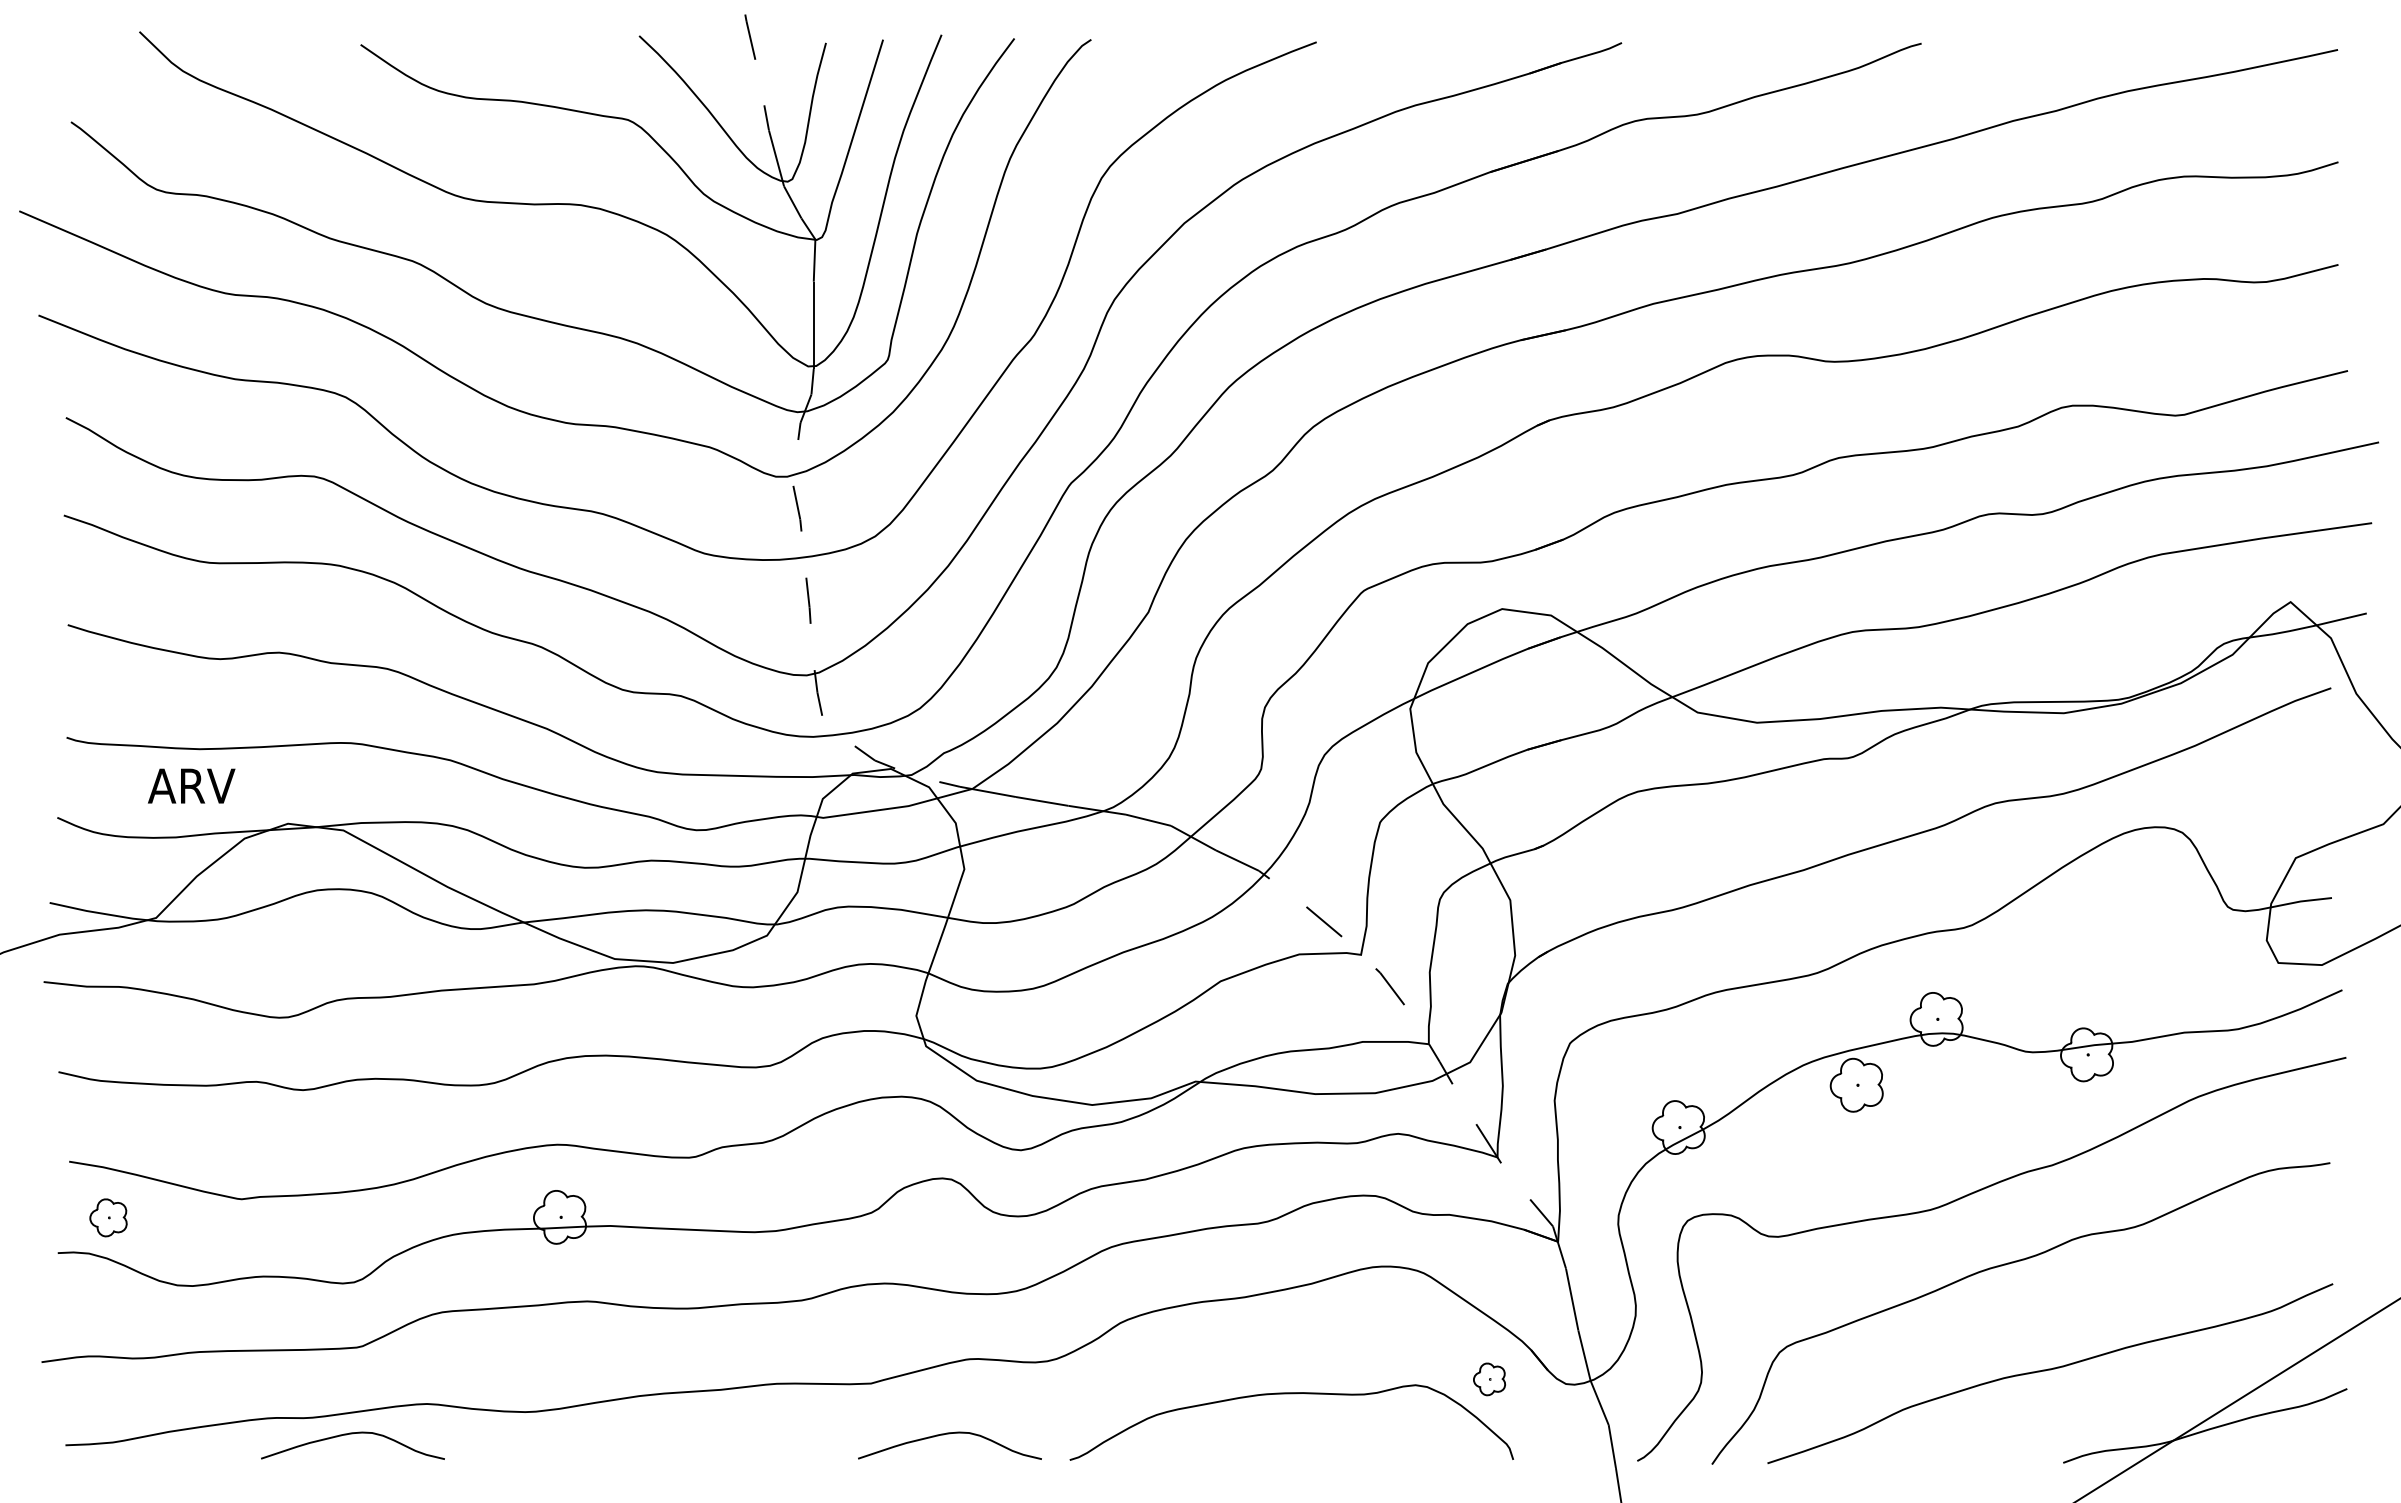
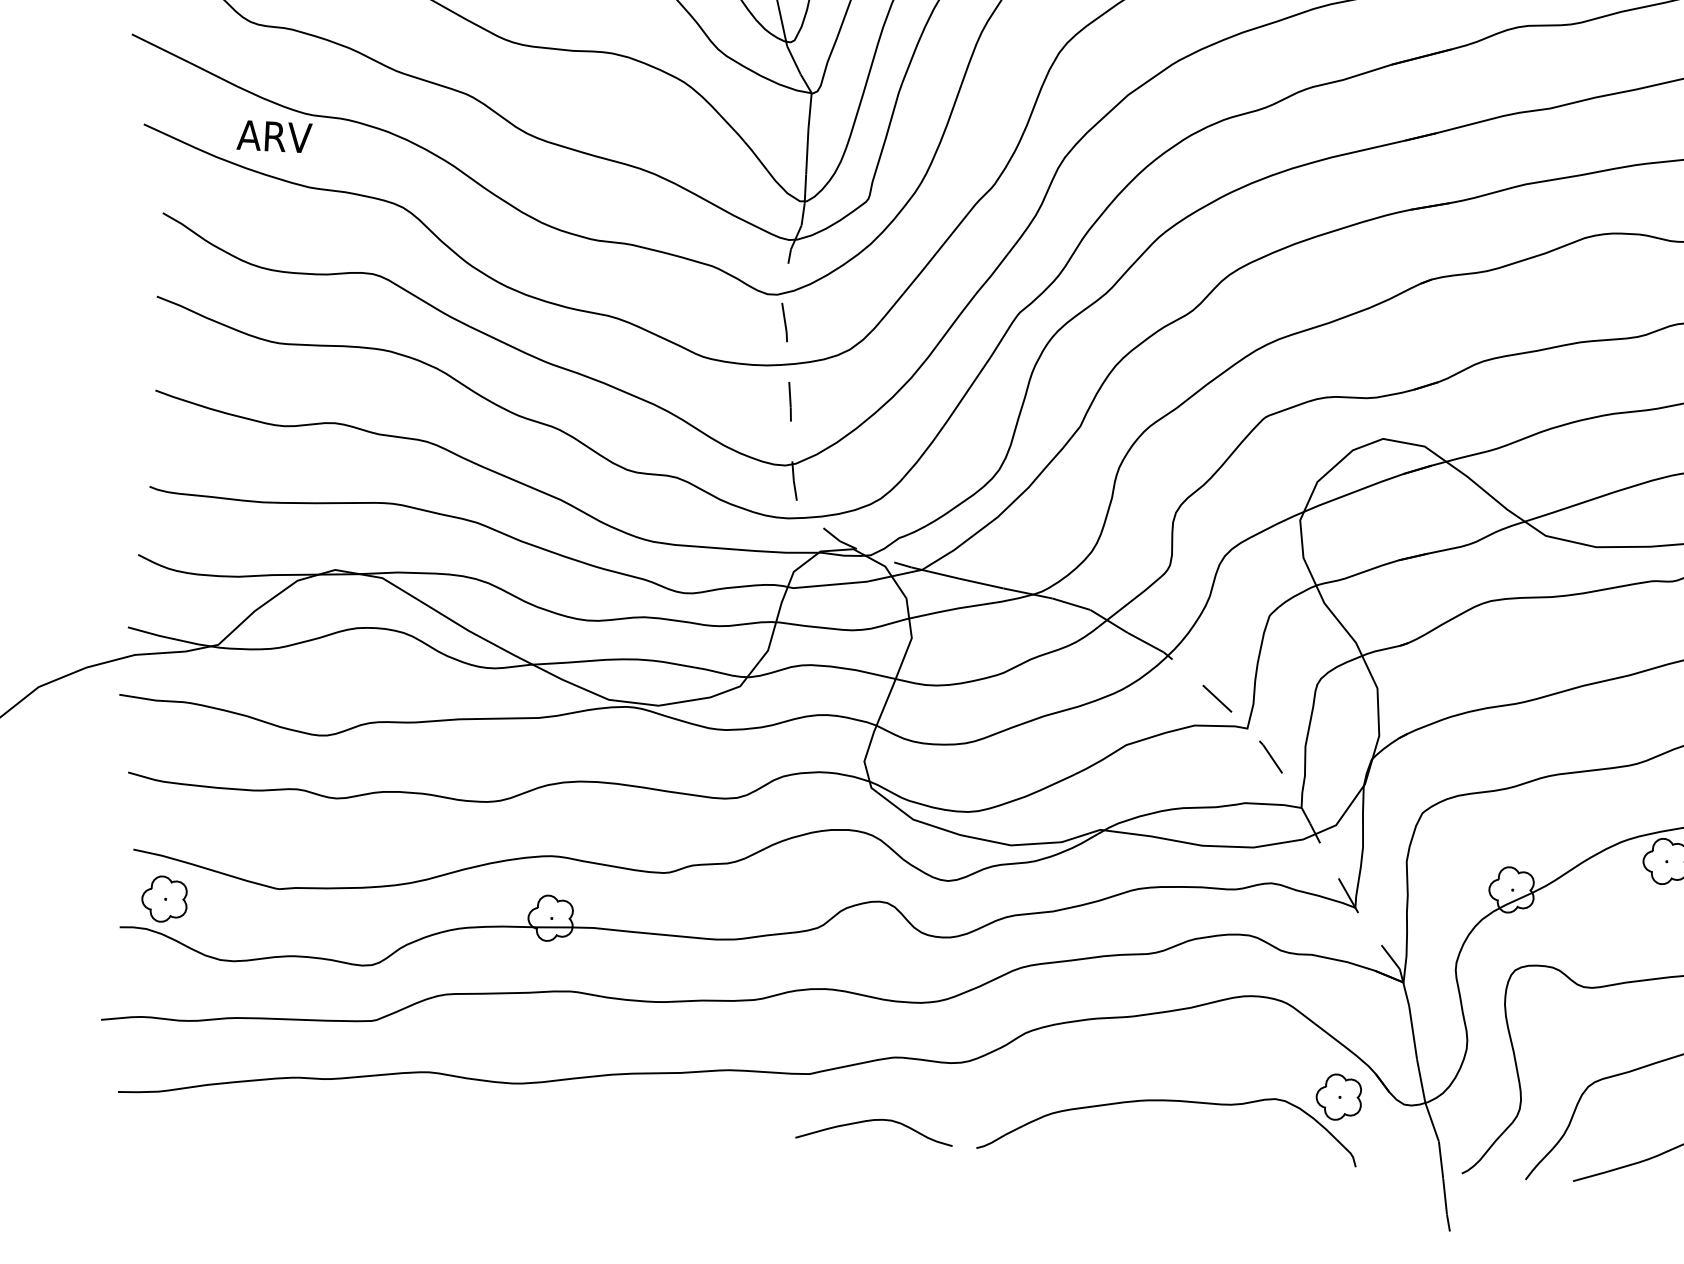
text: (191, 785) -> (274, 136), moved
part: (108, 1217) -> (164, 898), size x1.43
part: (1489, 1379) -> (1338, 1097), size x1.67
curve: (352, 1434) -> (363, 1095), removed

